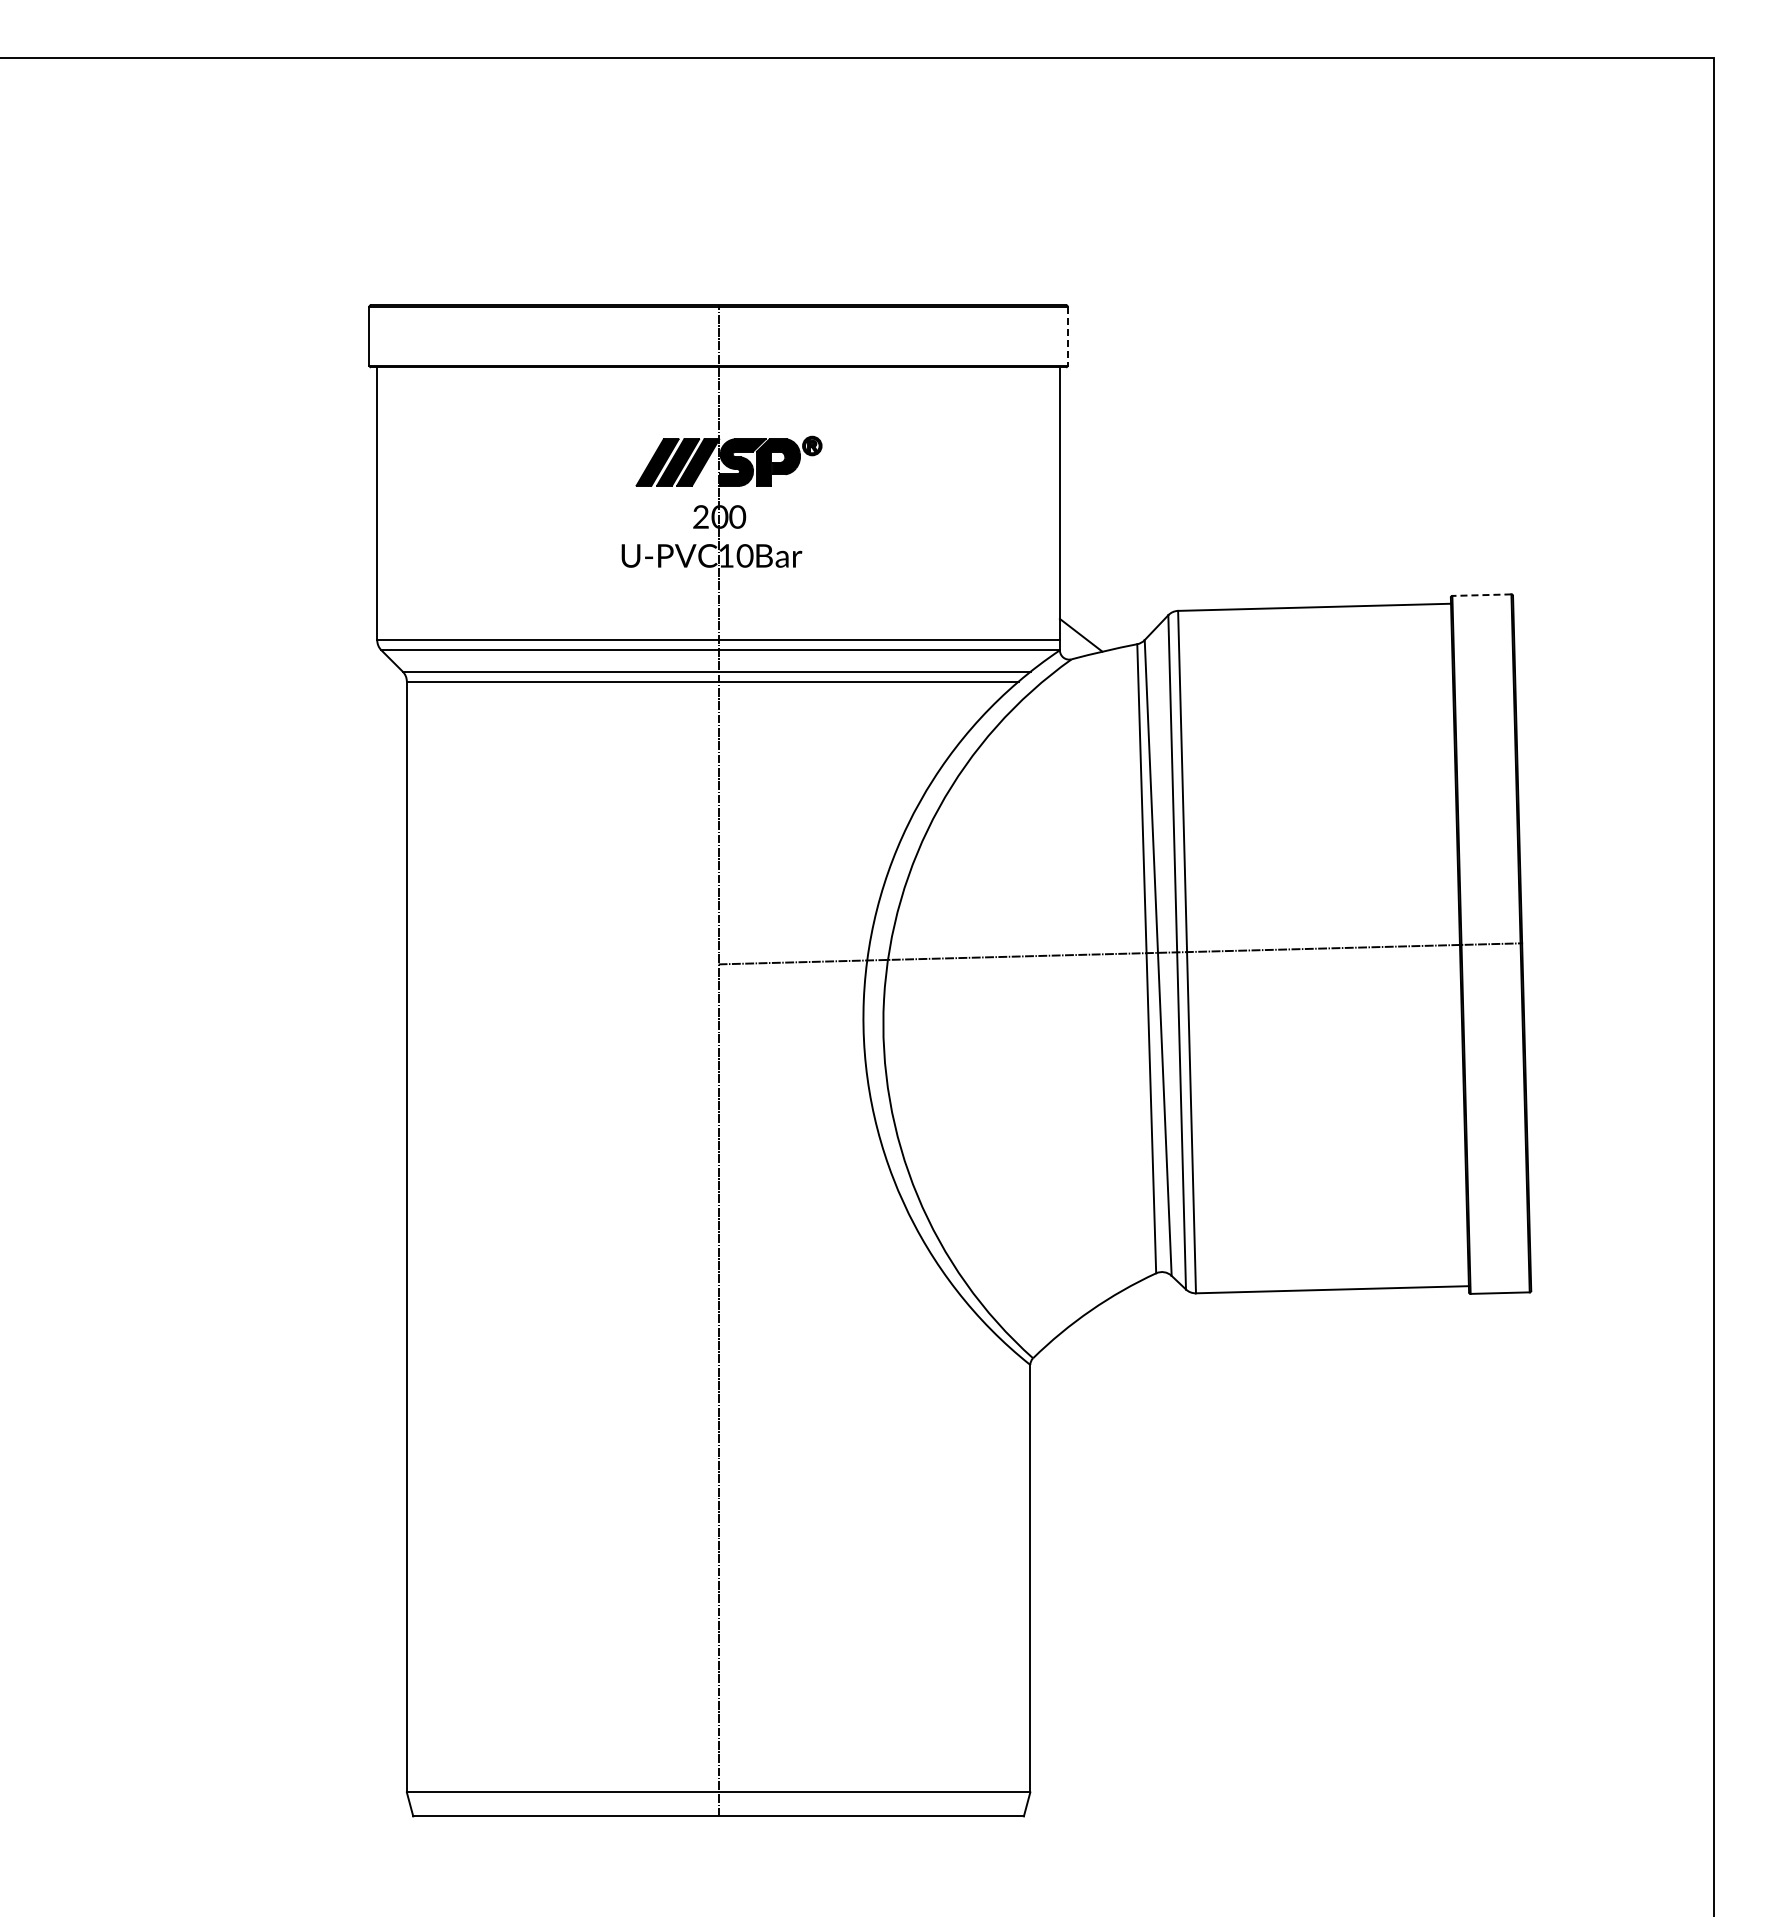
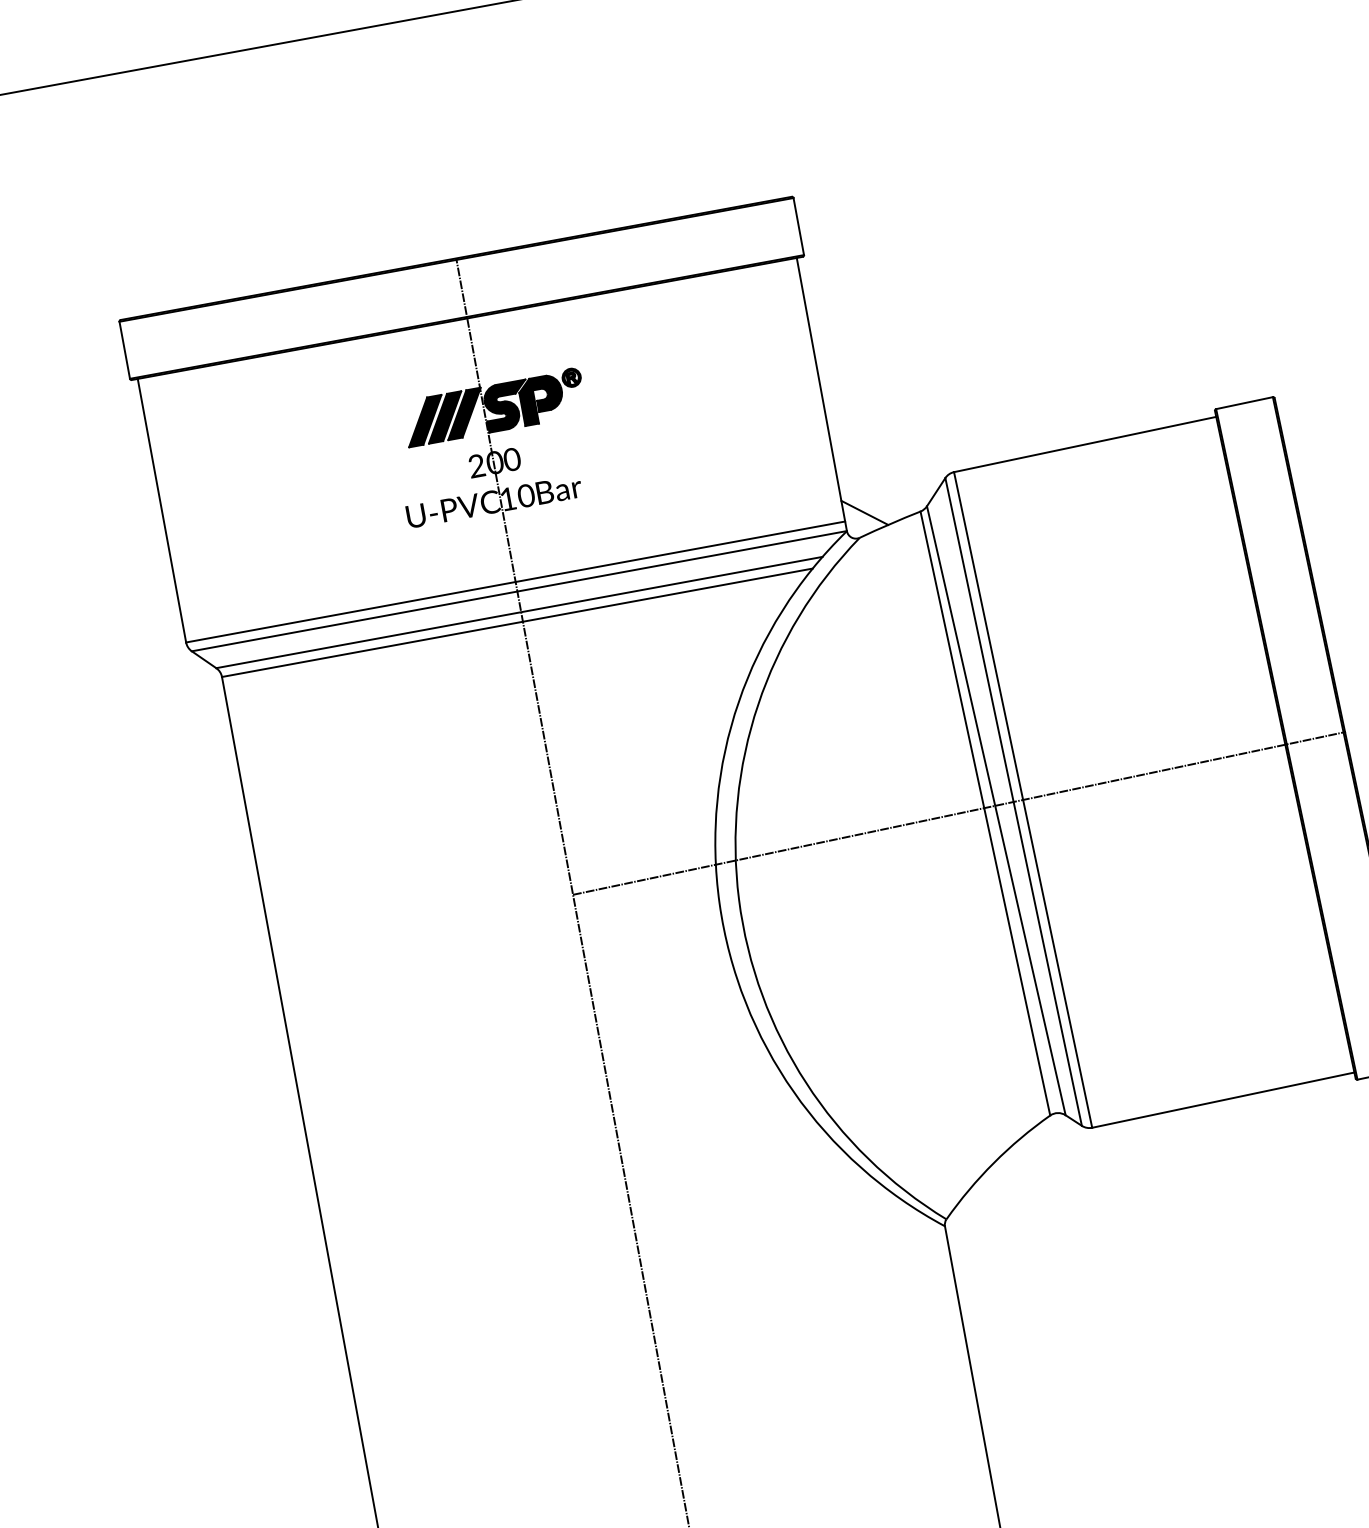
line: (1067, 336) -> (798, 226), dashed -> solid
line: (1481, 595) -> (1244, 403), dashed -> solid

